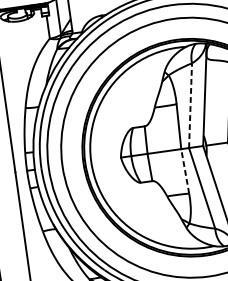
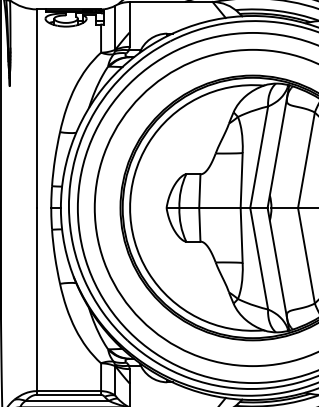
line: (190, 105) -> (259, 157), dashed -> solid
line: (184, 170) -> (241, 234), dashed -> solid

